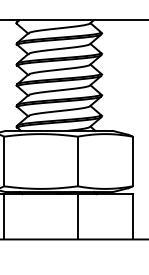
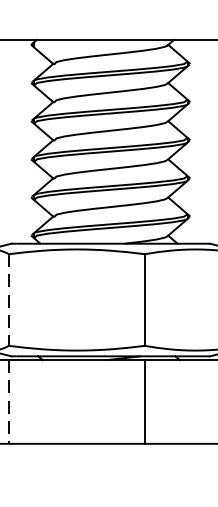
line: (4, 161) -> (9, 300), solid -> dashed
line: (4, 216) -> (9, 401), solid -> dashed

